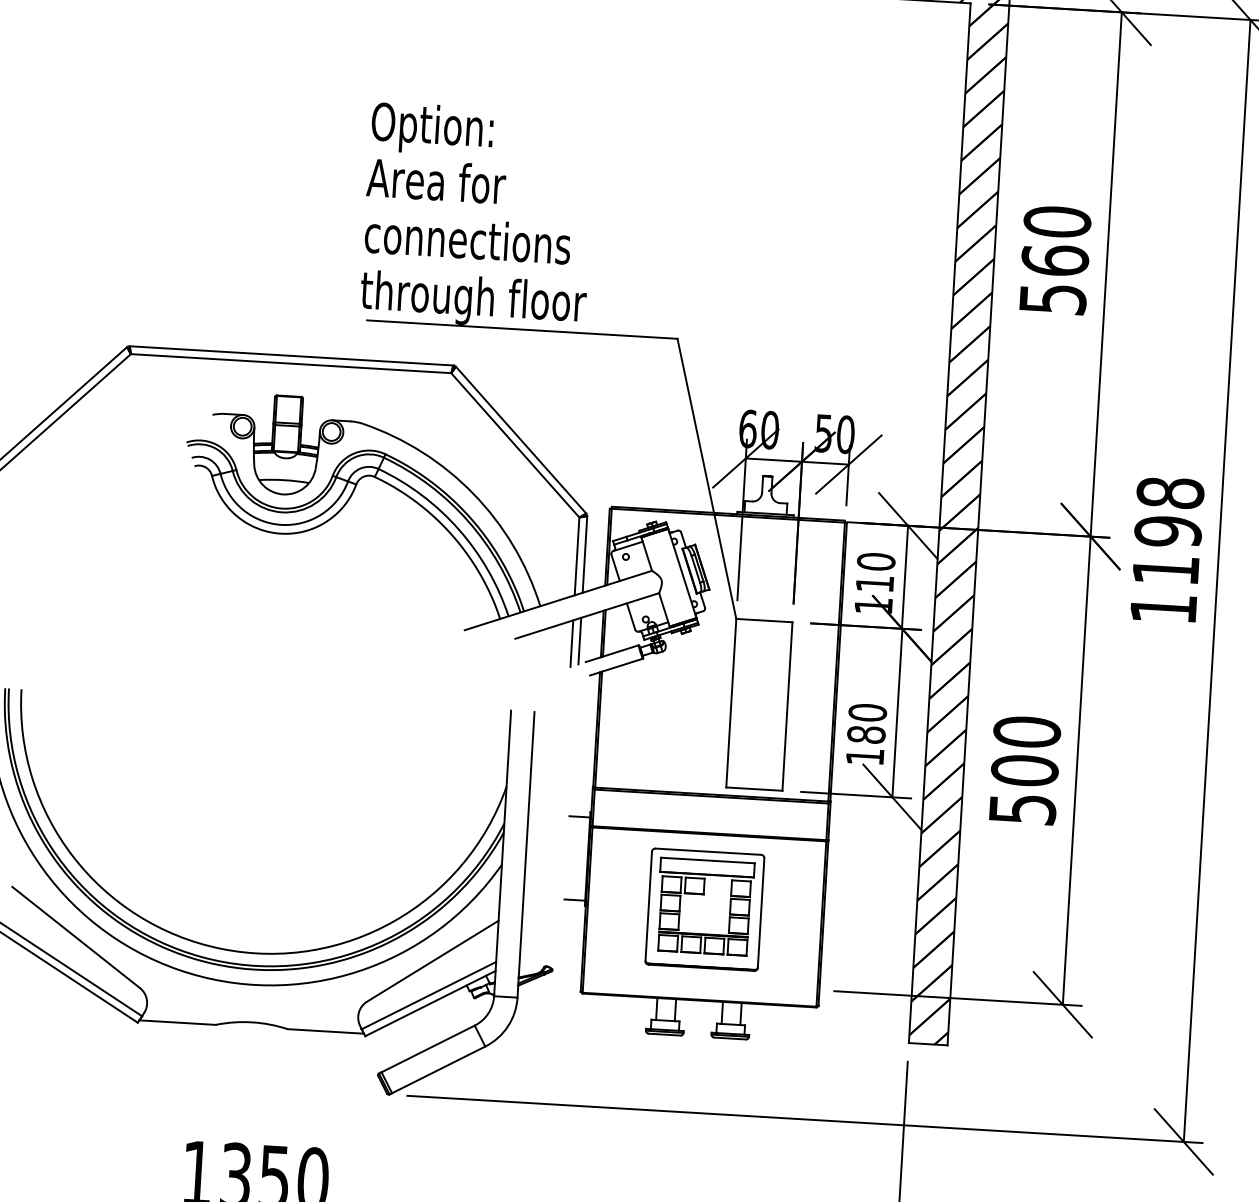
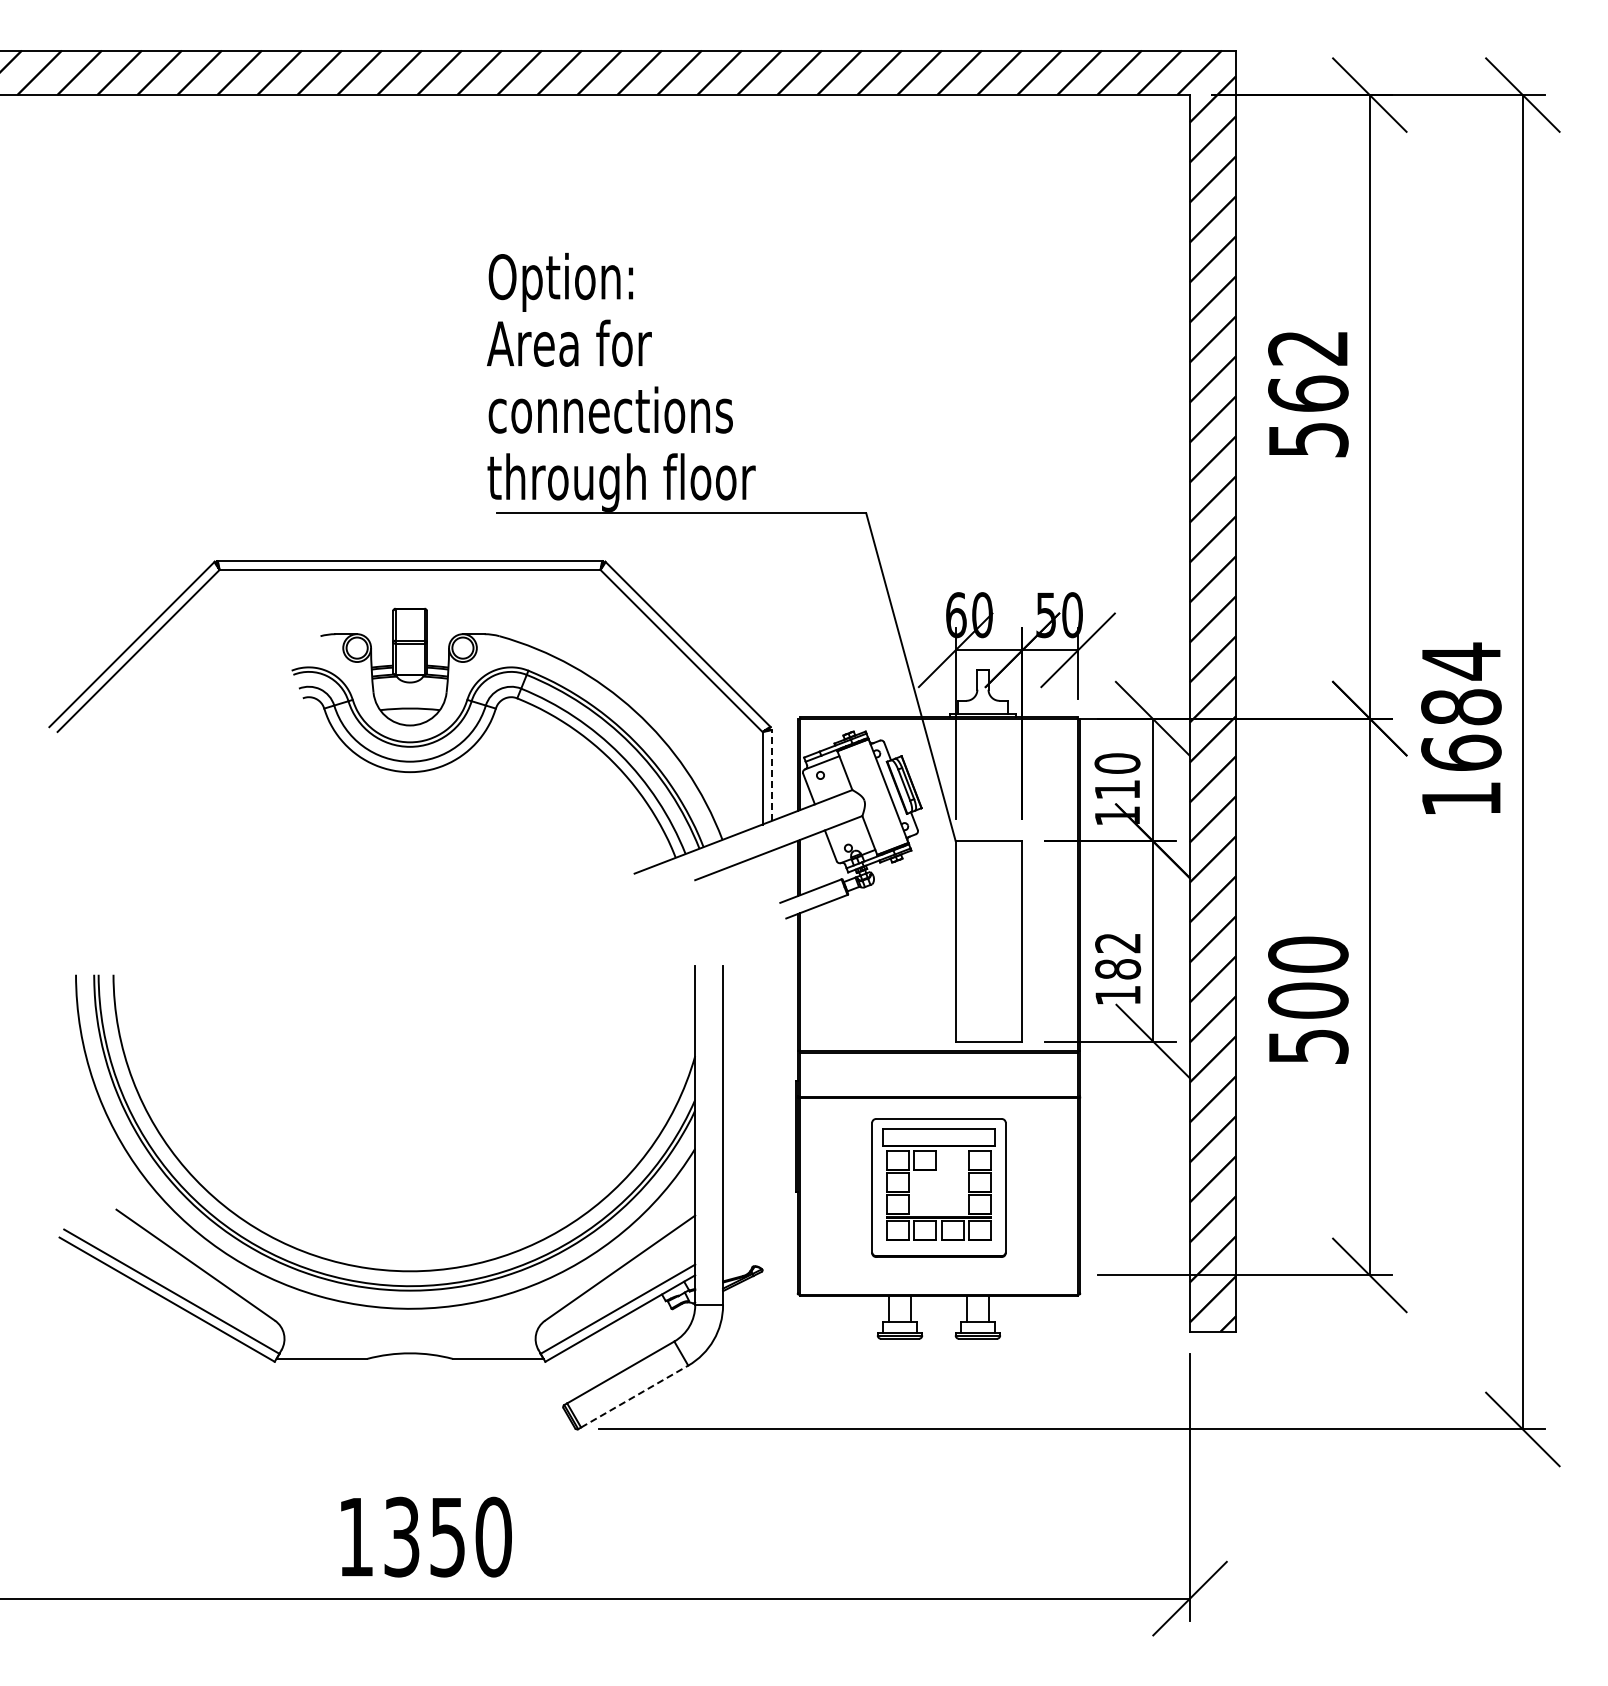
text: (1057, 221) -> (1308, 347), 560 -> 562
text: (1168, 530) -> (1461, 706), 1198 -> 1684
line: (584, 554) -> (771, 775), solid -> dashed
line: (579, 641) -> (771, 878), removed
line: (571, 643) -> (762, 881), removed
text: (868, 712) -> (1118, 942), 180 -> 182
line: (579, 816) -> (783, 1086), removed
line: (574, 899) -> (783, 1185), removed
line: (438, 1069) -> (634, 1396), solid -> dashed

